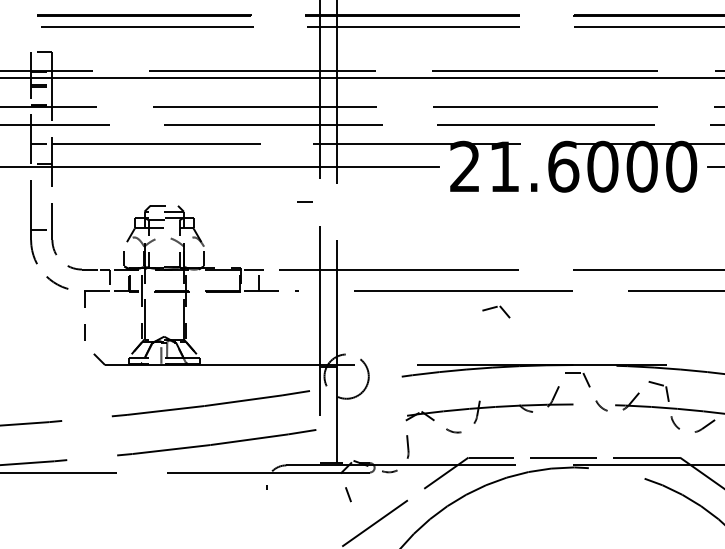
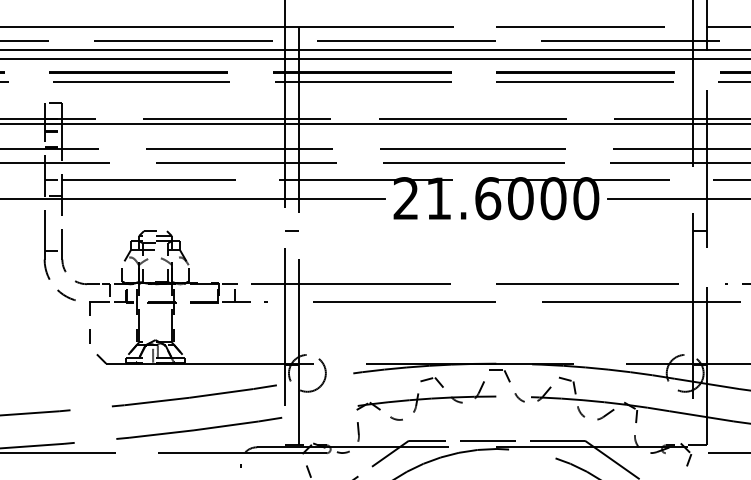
line: (304, 201) -> (291, 230), moved
part: (495, 311) -> (431, 382), moved

